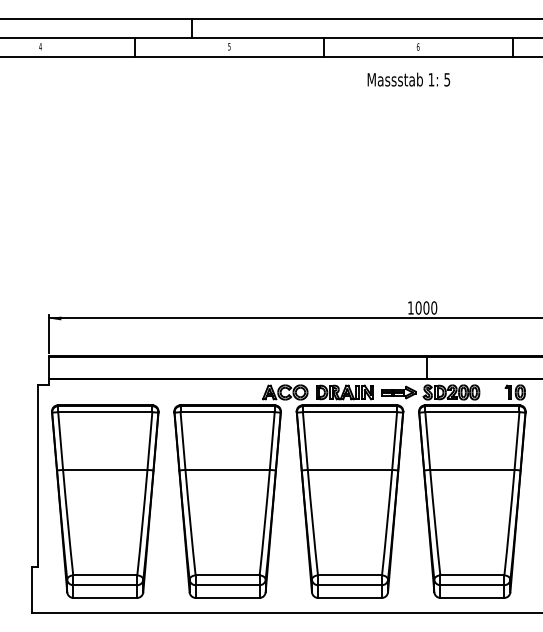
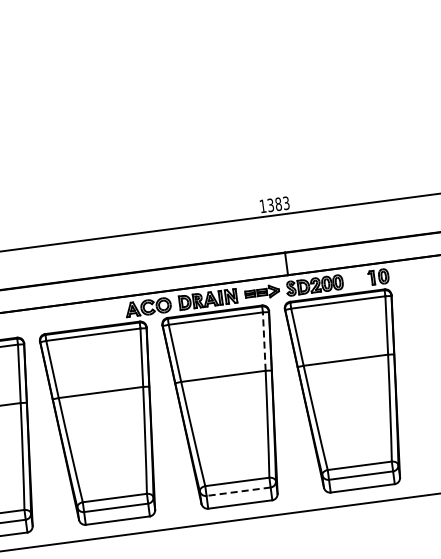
text: (426, 307) -> (278, 203), 1000 -> 1383
line: (394, 441) -> (264, 342), solid -> dashed
line: (349, 585) -> (238, 492), solid -> dashed

